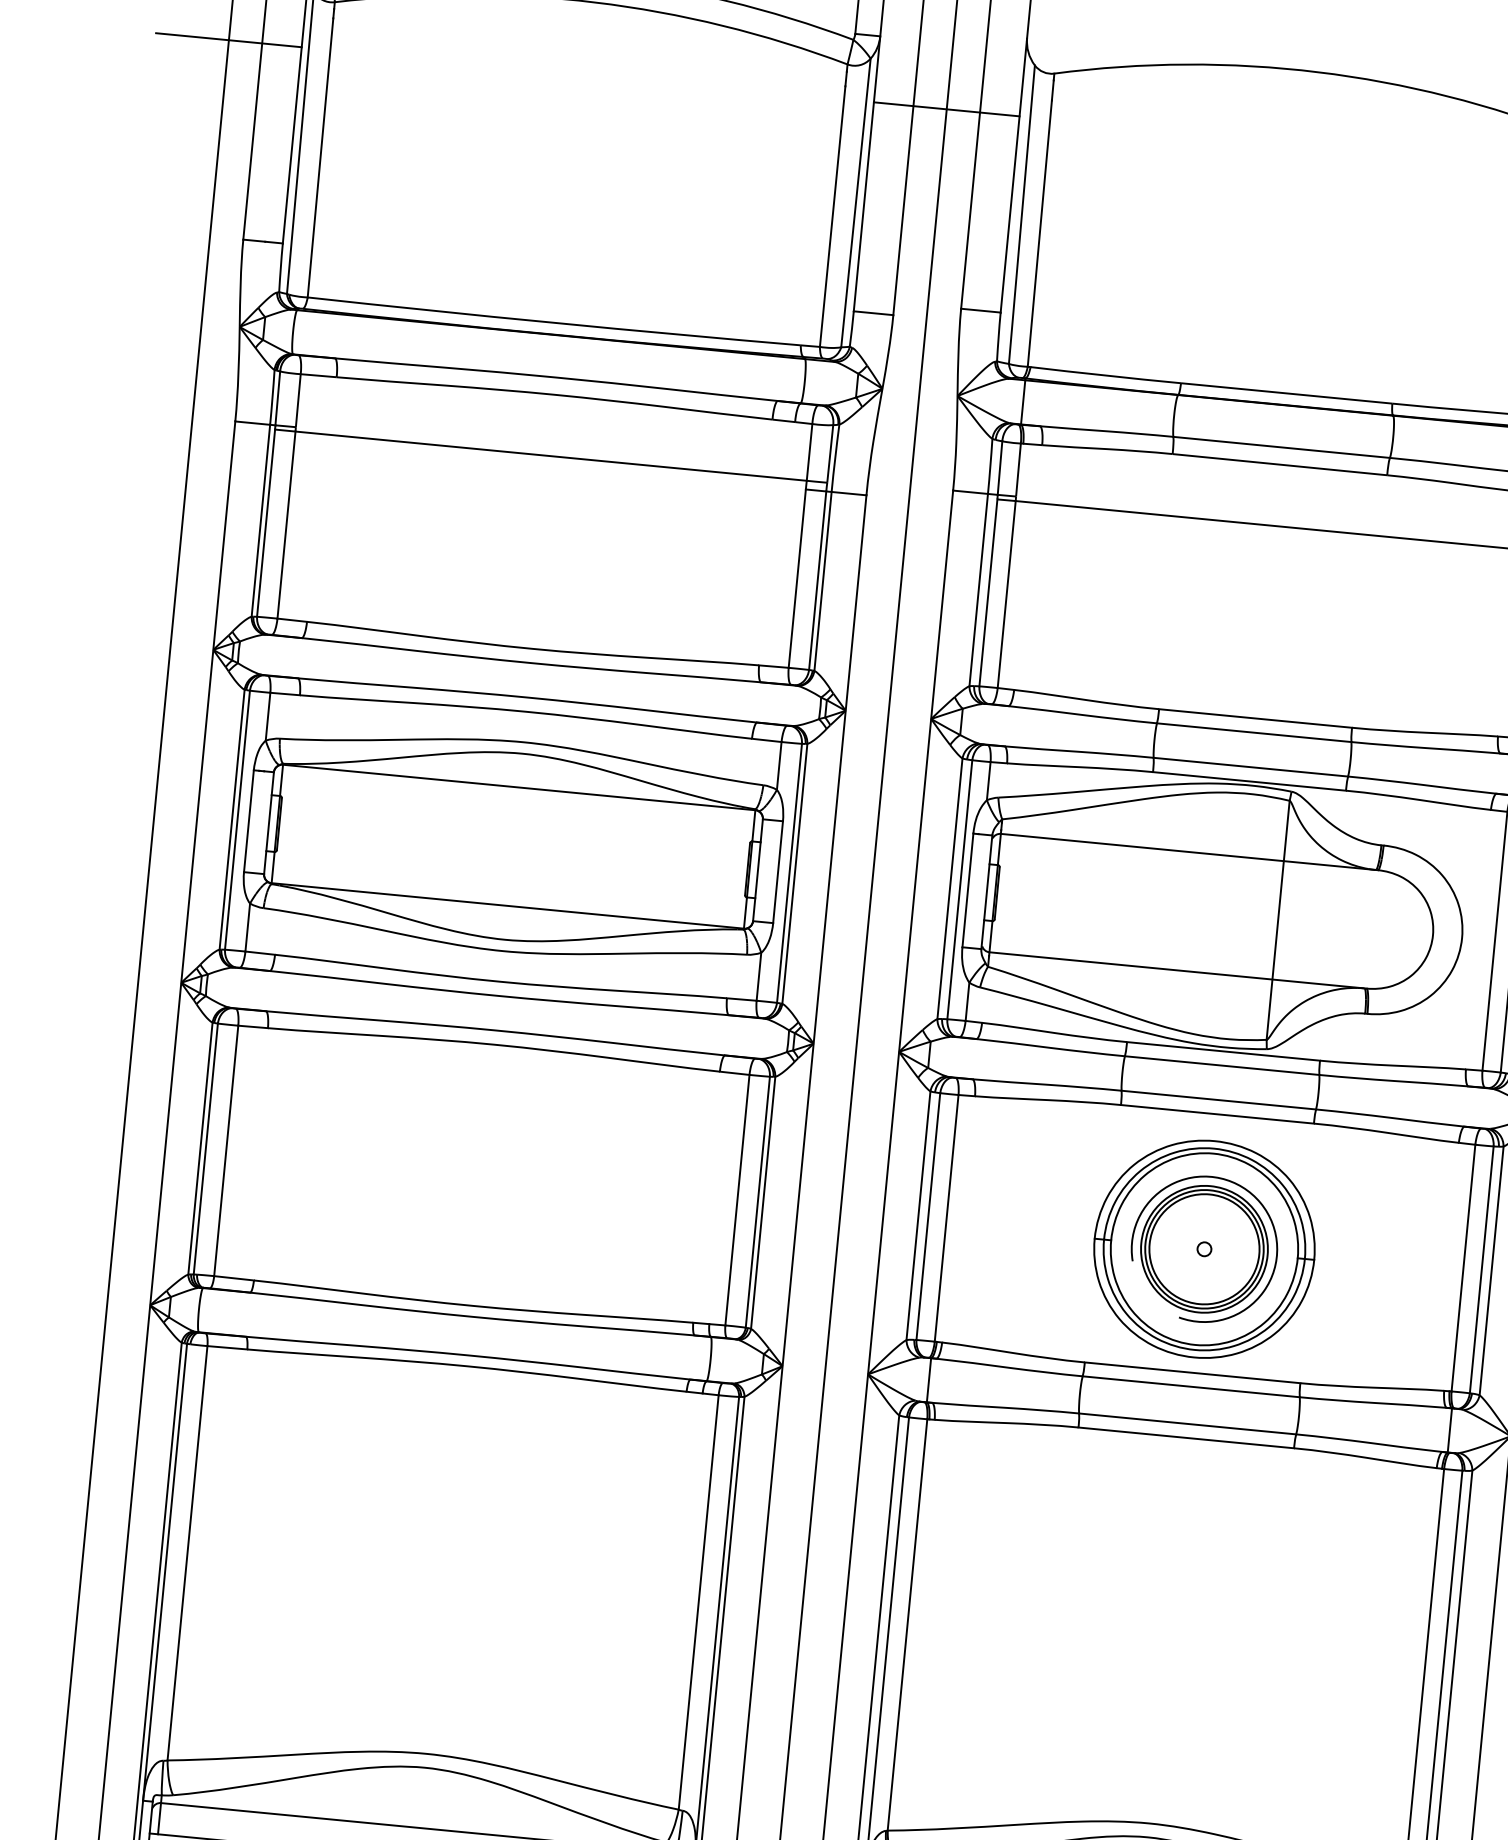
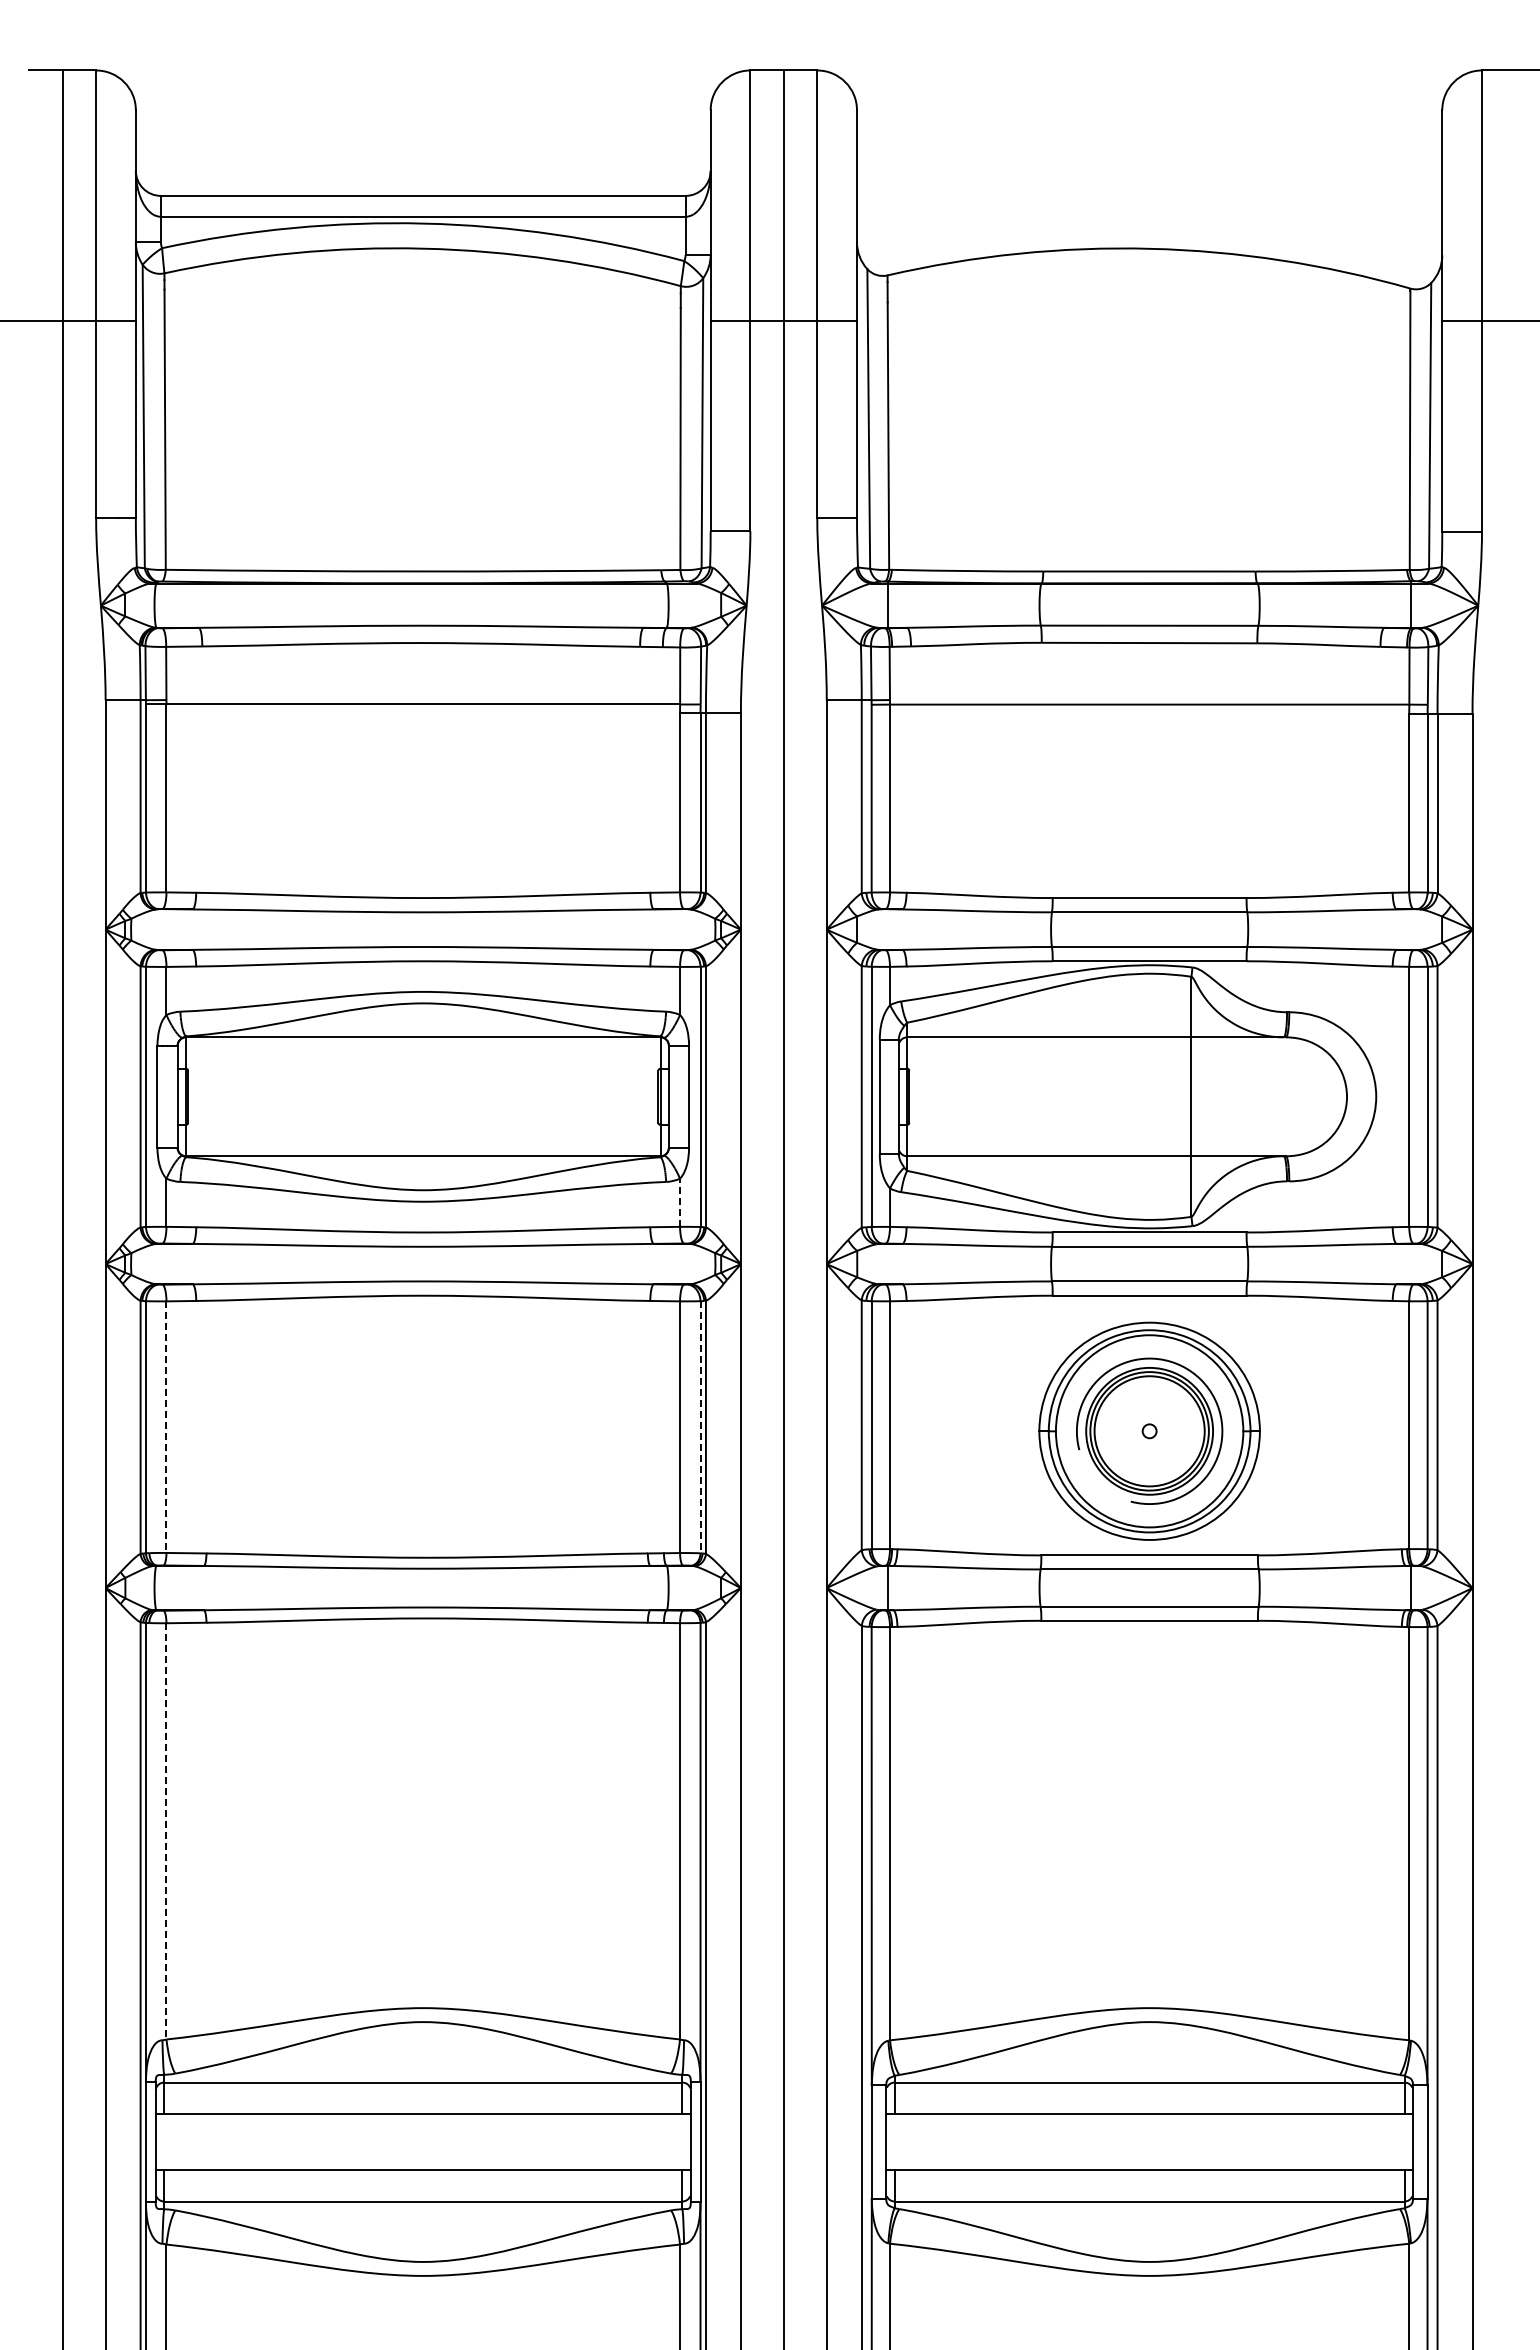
line: (759, 976) -> (680, 1202), solid -> dashed
line: (226, 1151) -> (166, 1427), solid -> dashed
line: (757, 1202) -> (700, 1427), solid -> dashed
line: (187, 1553) -> (166, 1831), solid -> dashed

